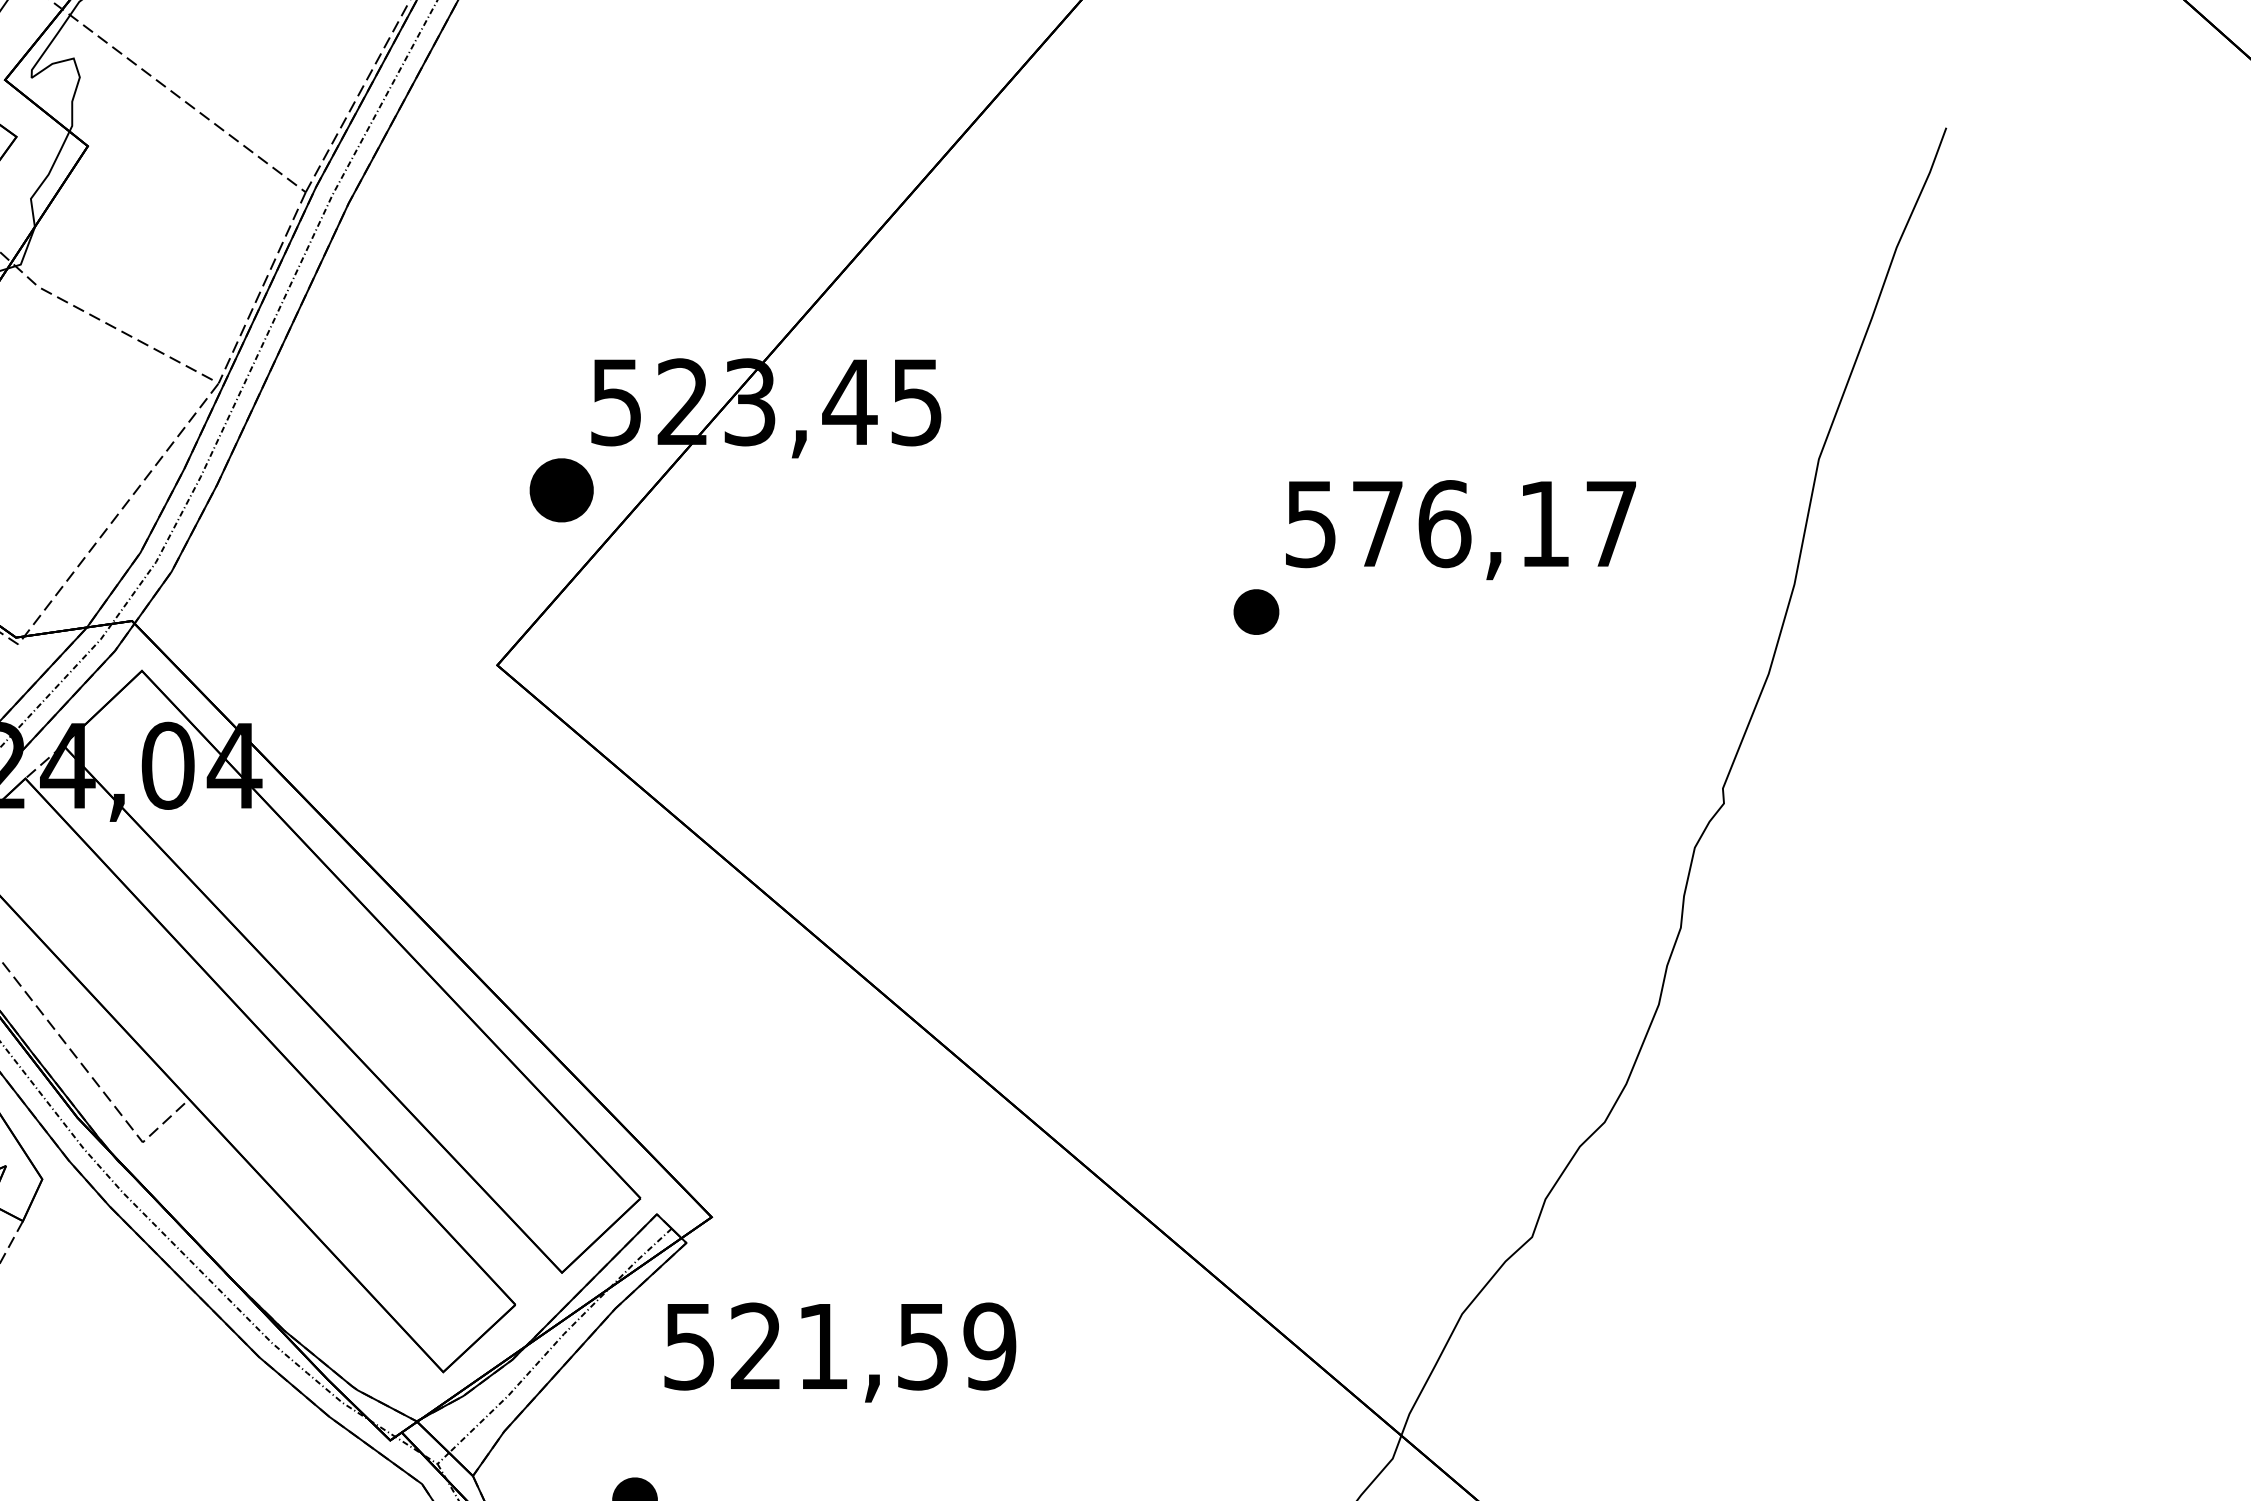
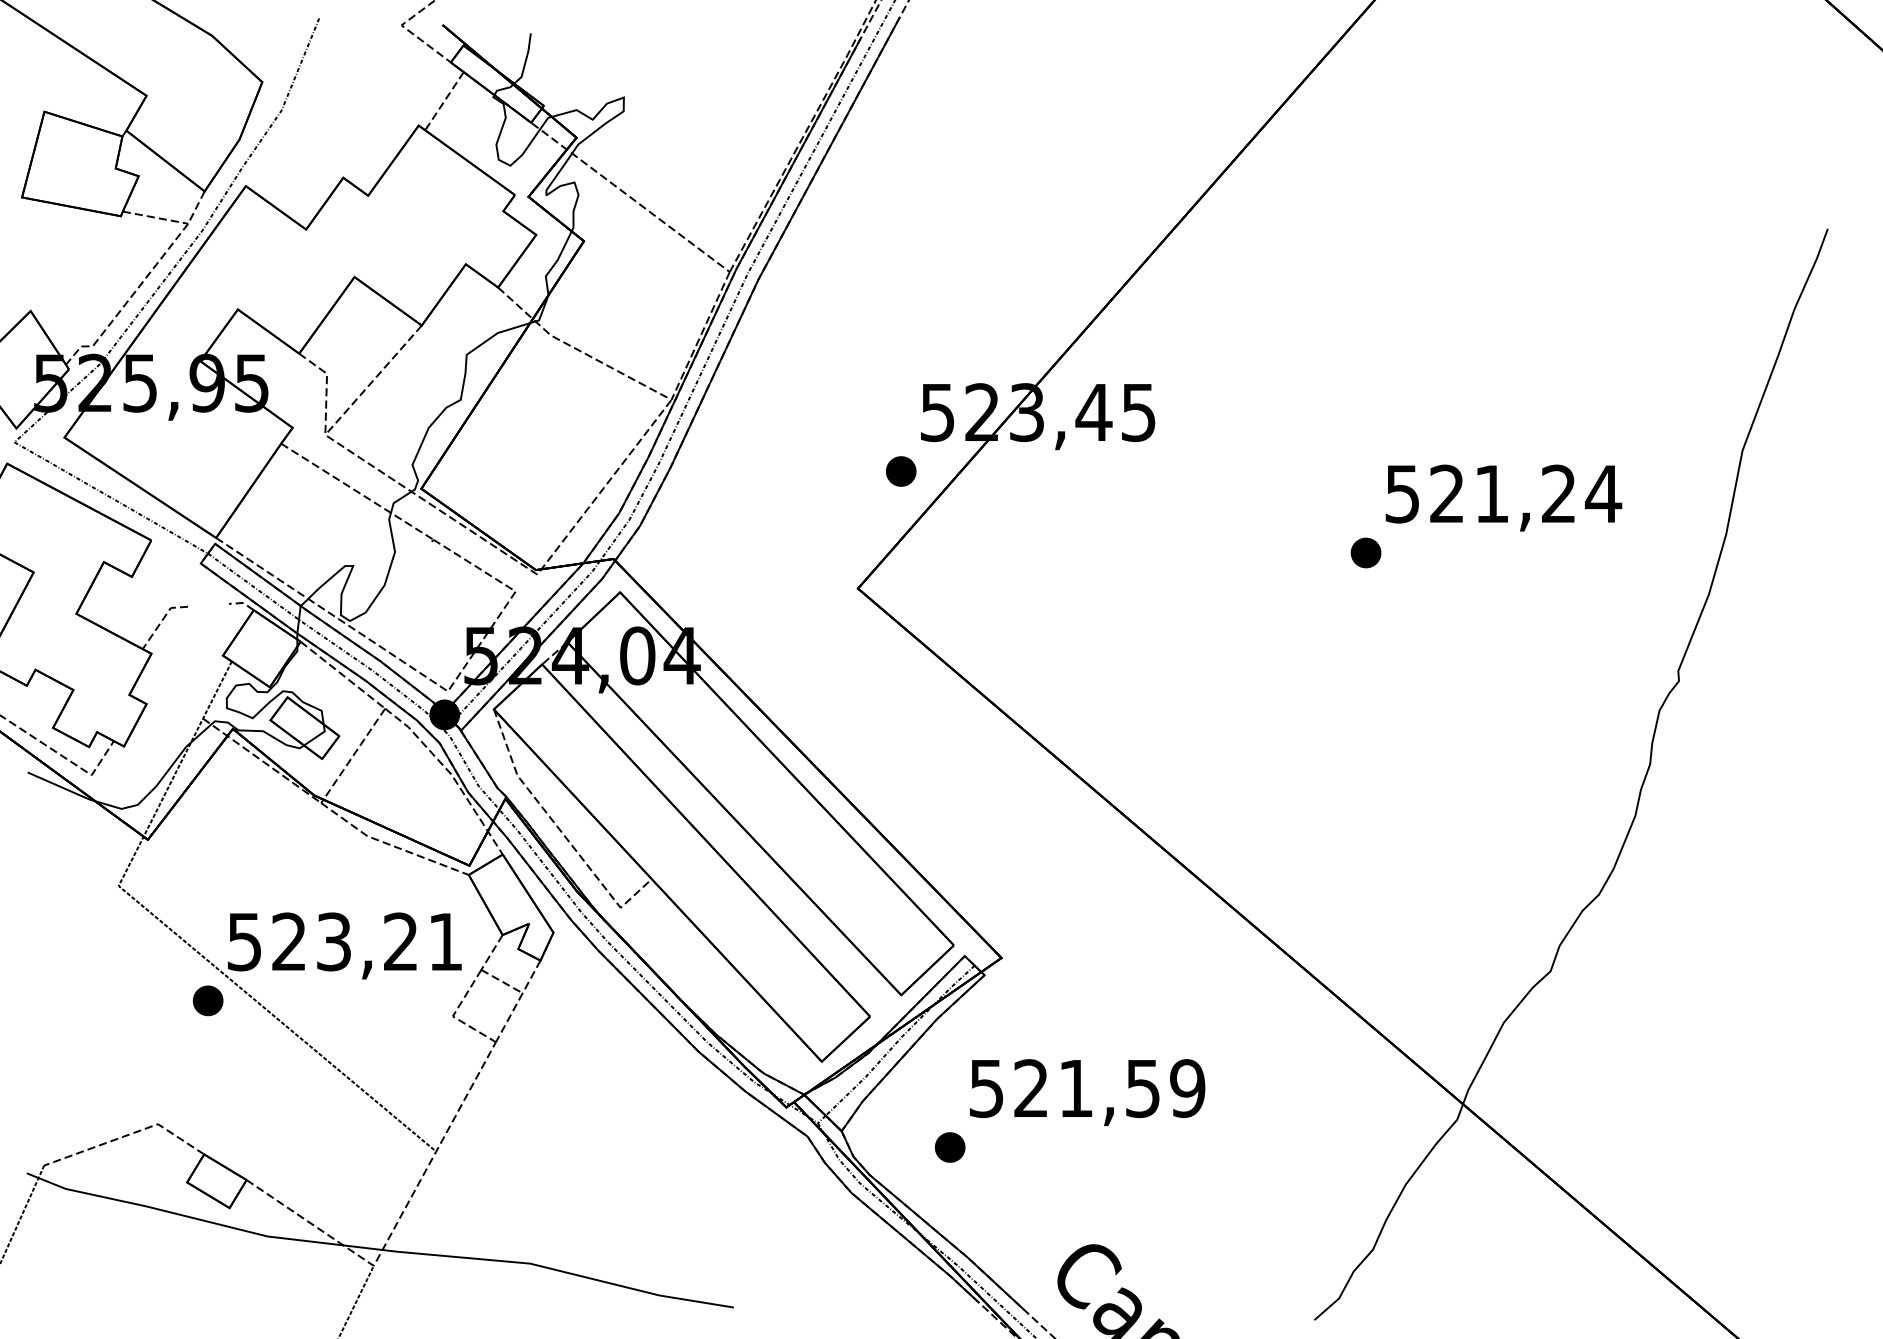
part: (562, 490) -> (901, 471), size x0.71
text: (1496, 523) -> (1526, 493), 576,17 -> 521,24
text: (840, 1352) -> (1087, 1092), moved

